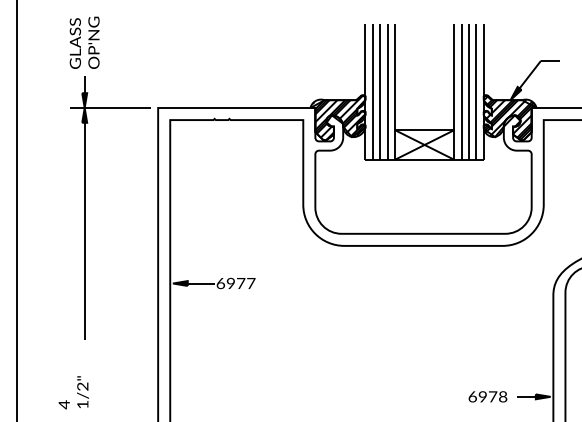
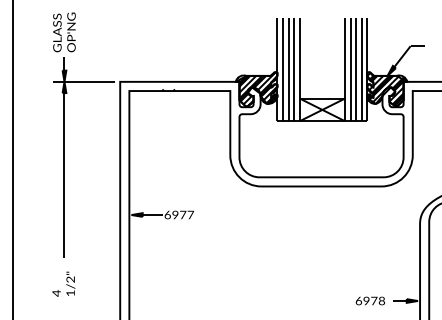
text: (73, 392) -> (63, 284), moved

